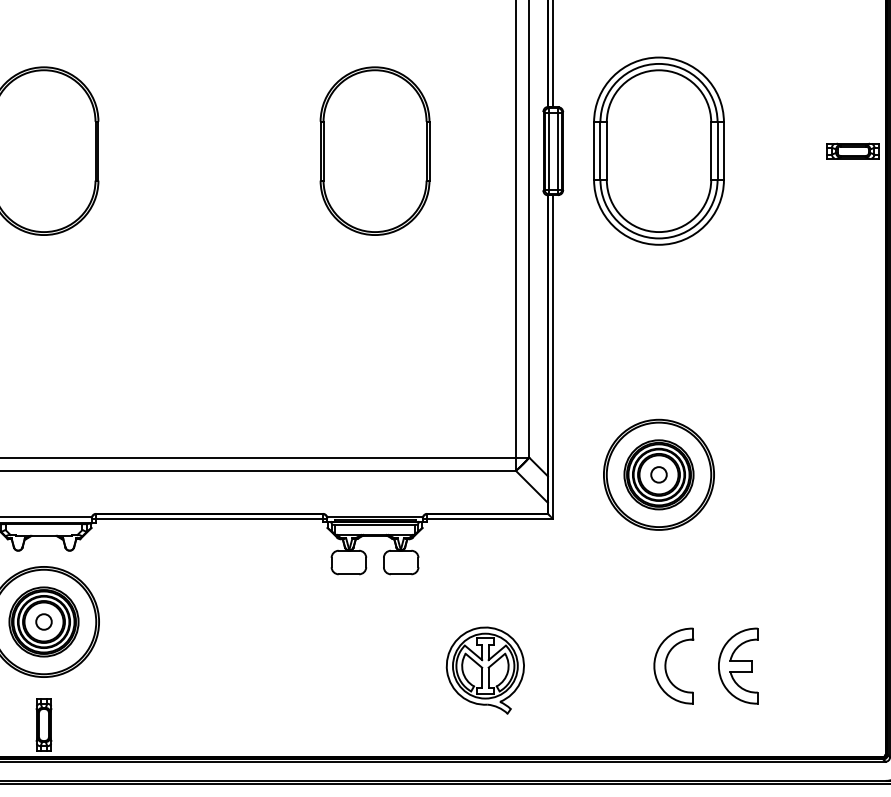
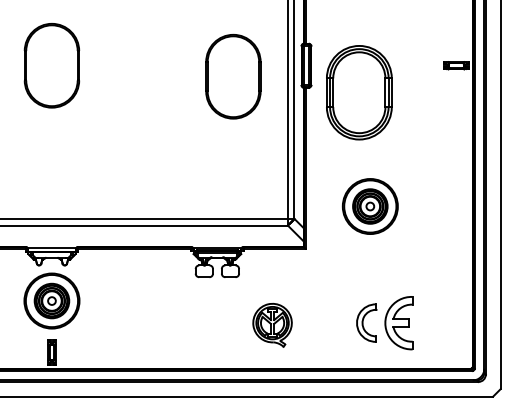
part: (375, 150) -> (233, 76), moved
part: (659, 150) -> (359, 92), moved
part: (657, 474) -> (369, 206), moved
part: (737, 664) -> (398, 322), size x1.4

